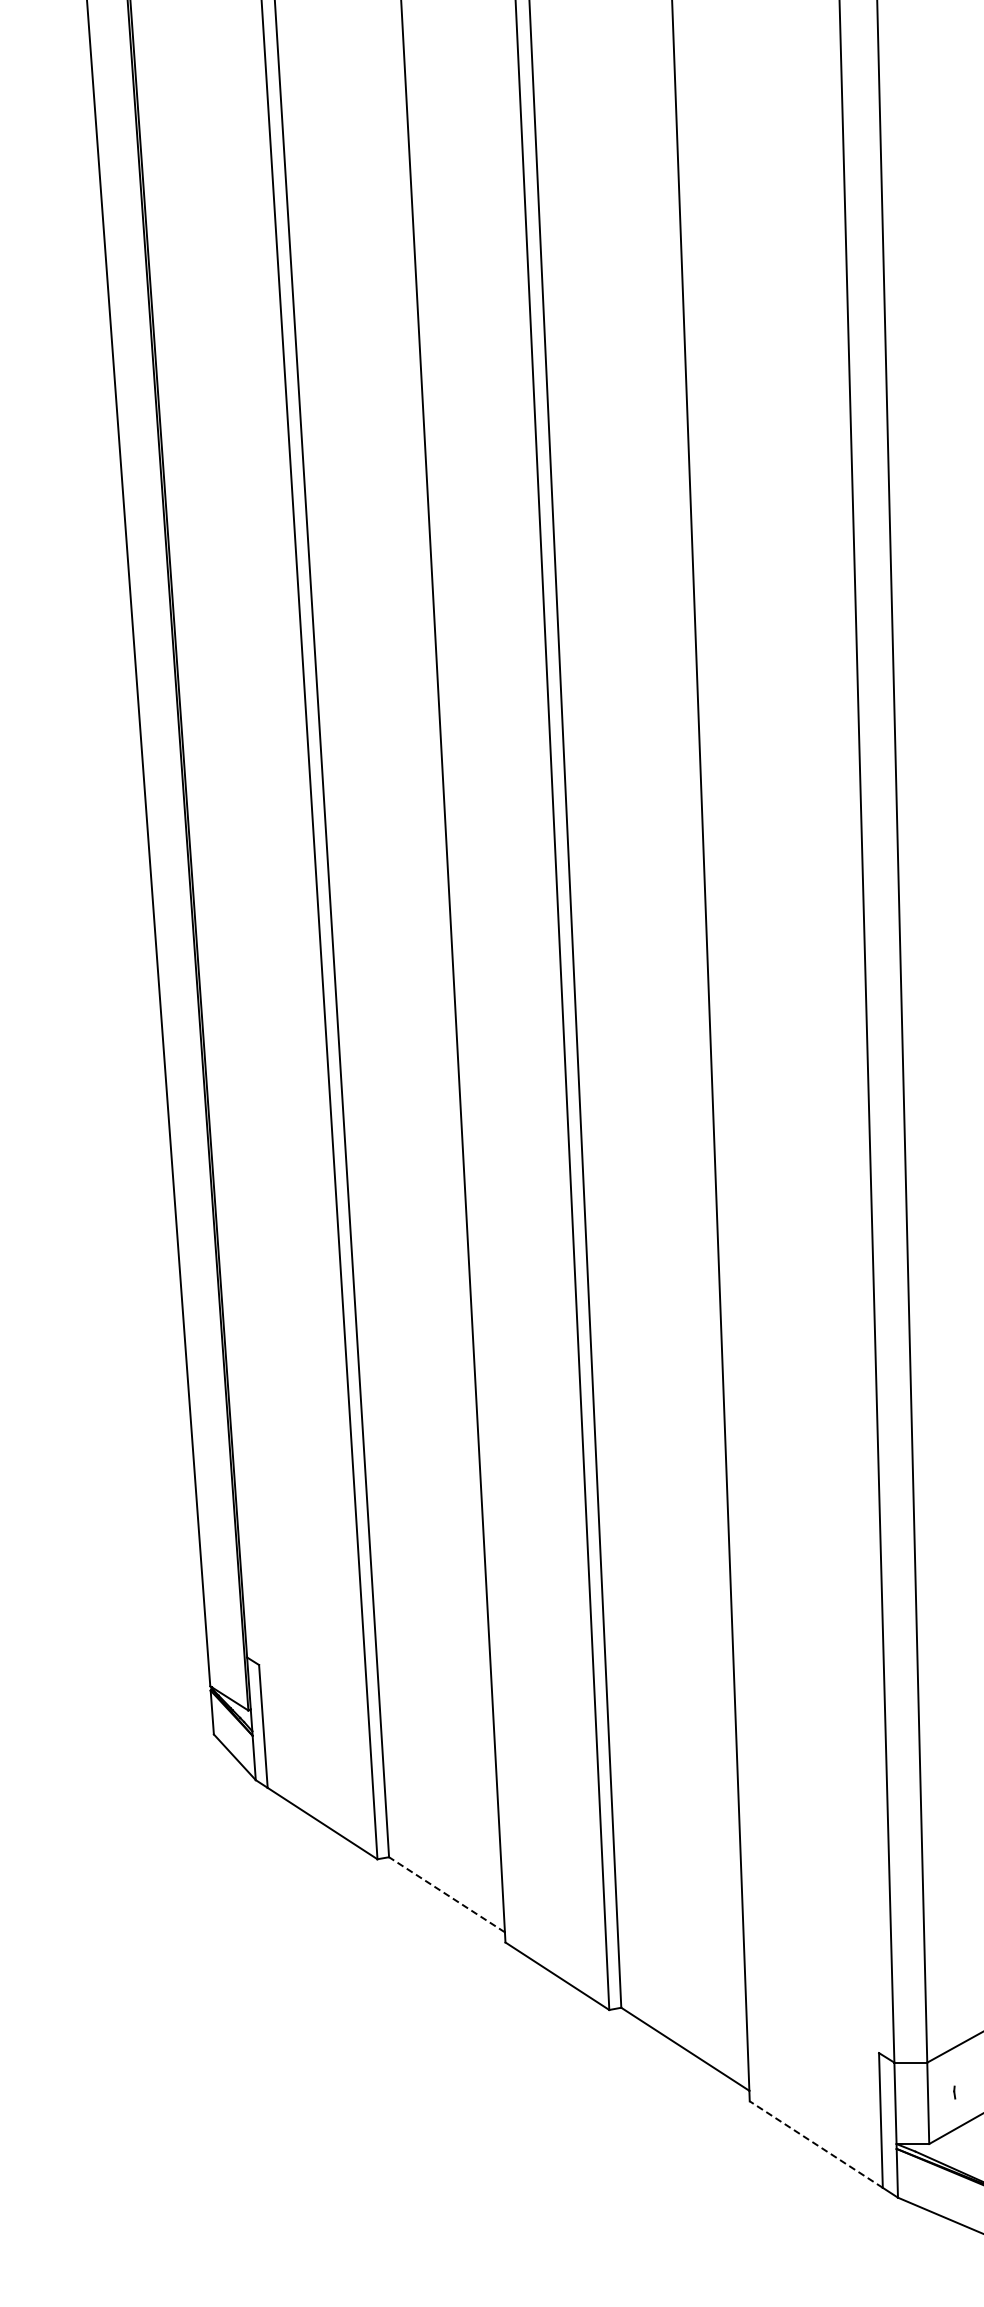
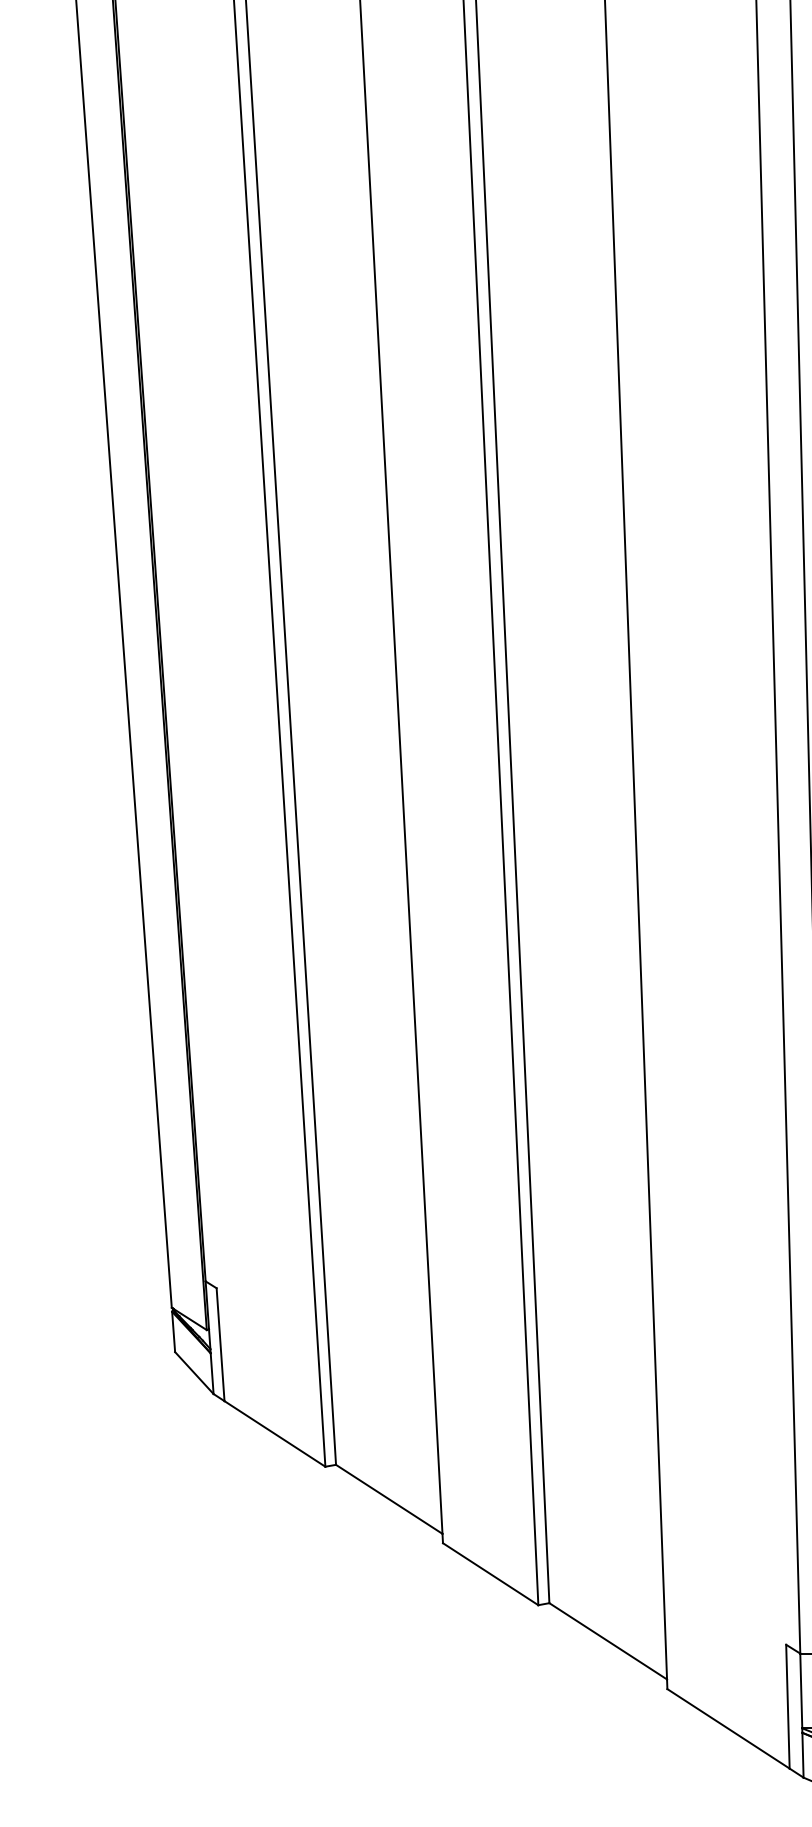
line: (446, 1894) -> (388, 1499), dashed -> solid
line: (815, 2144) -> (727, 1728), dashed -> solid

